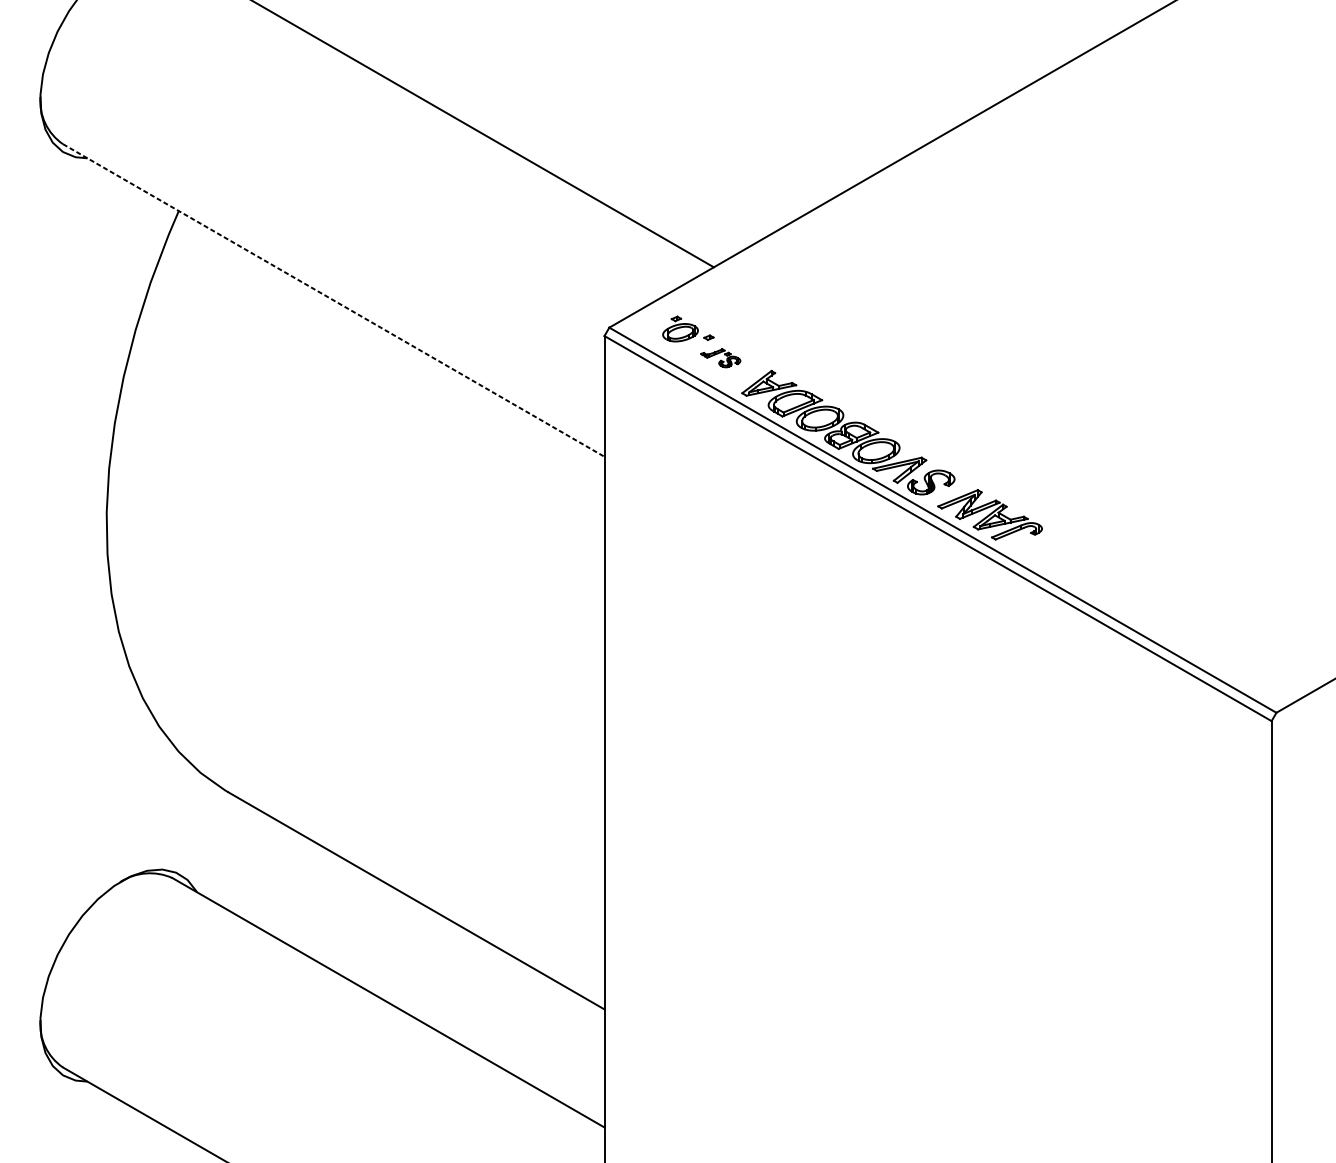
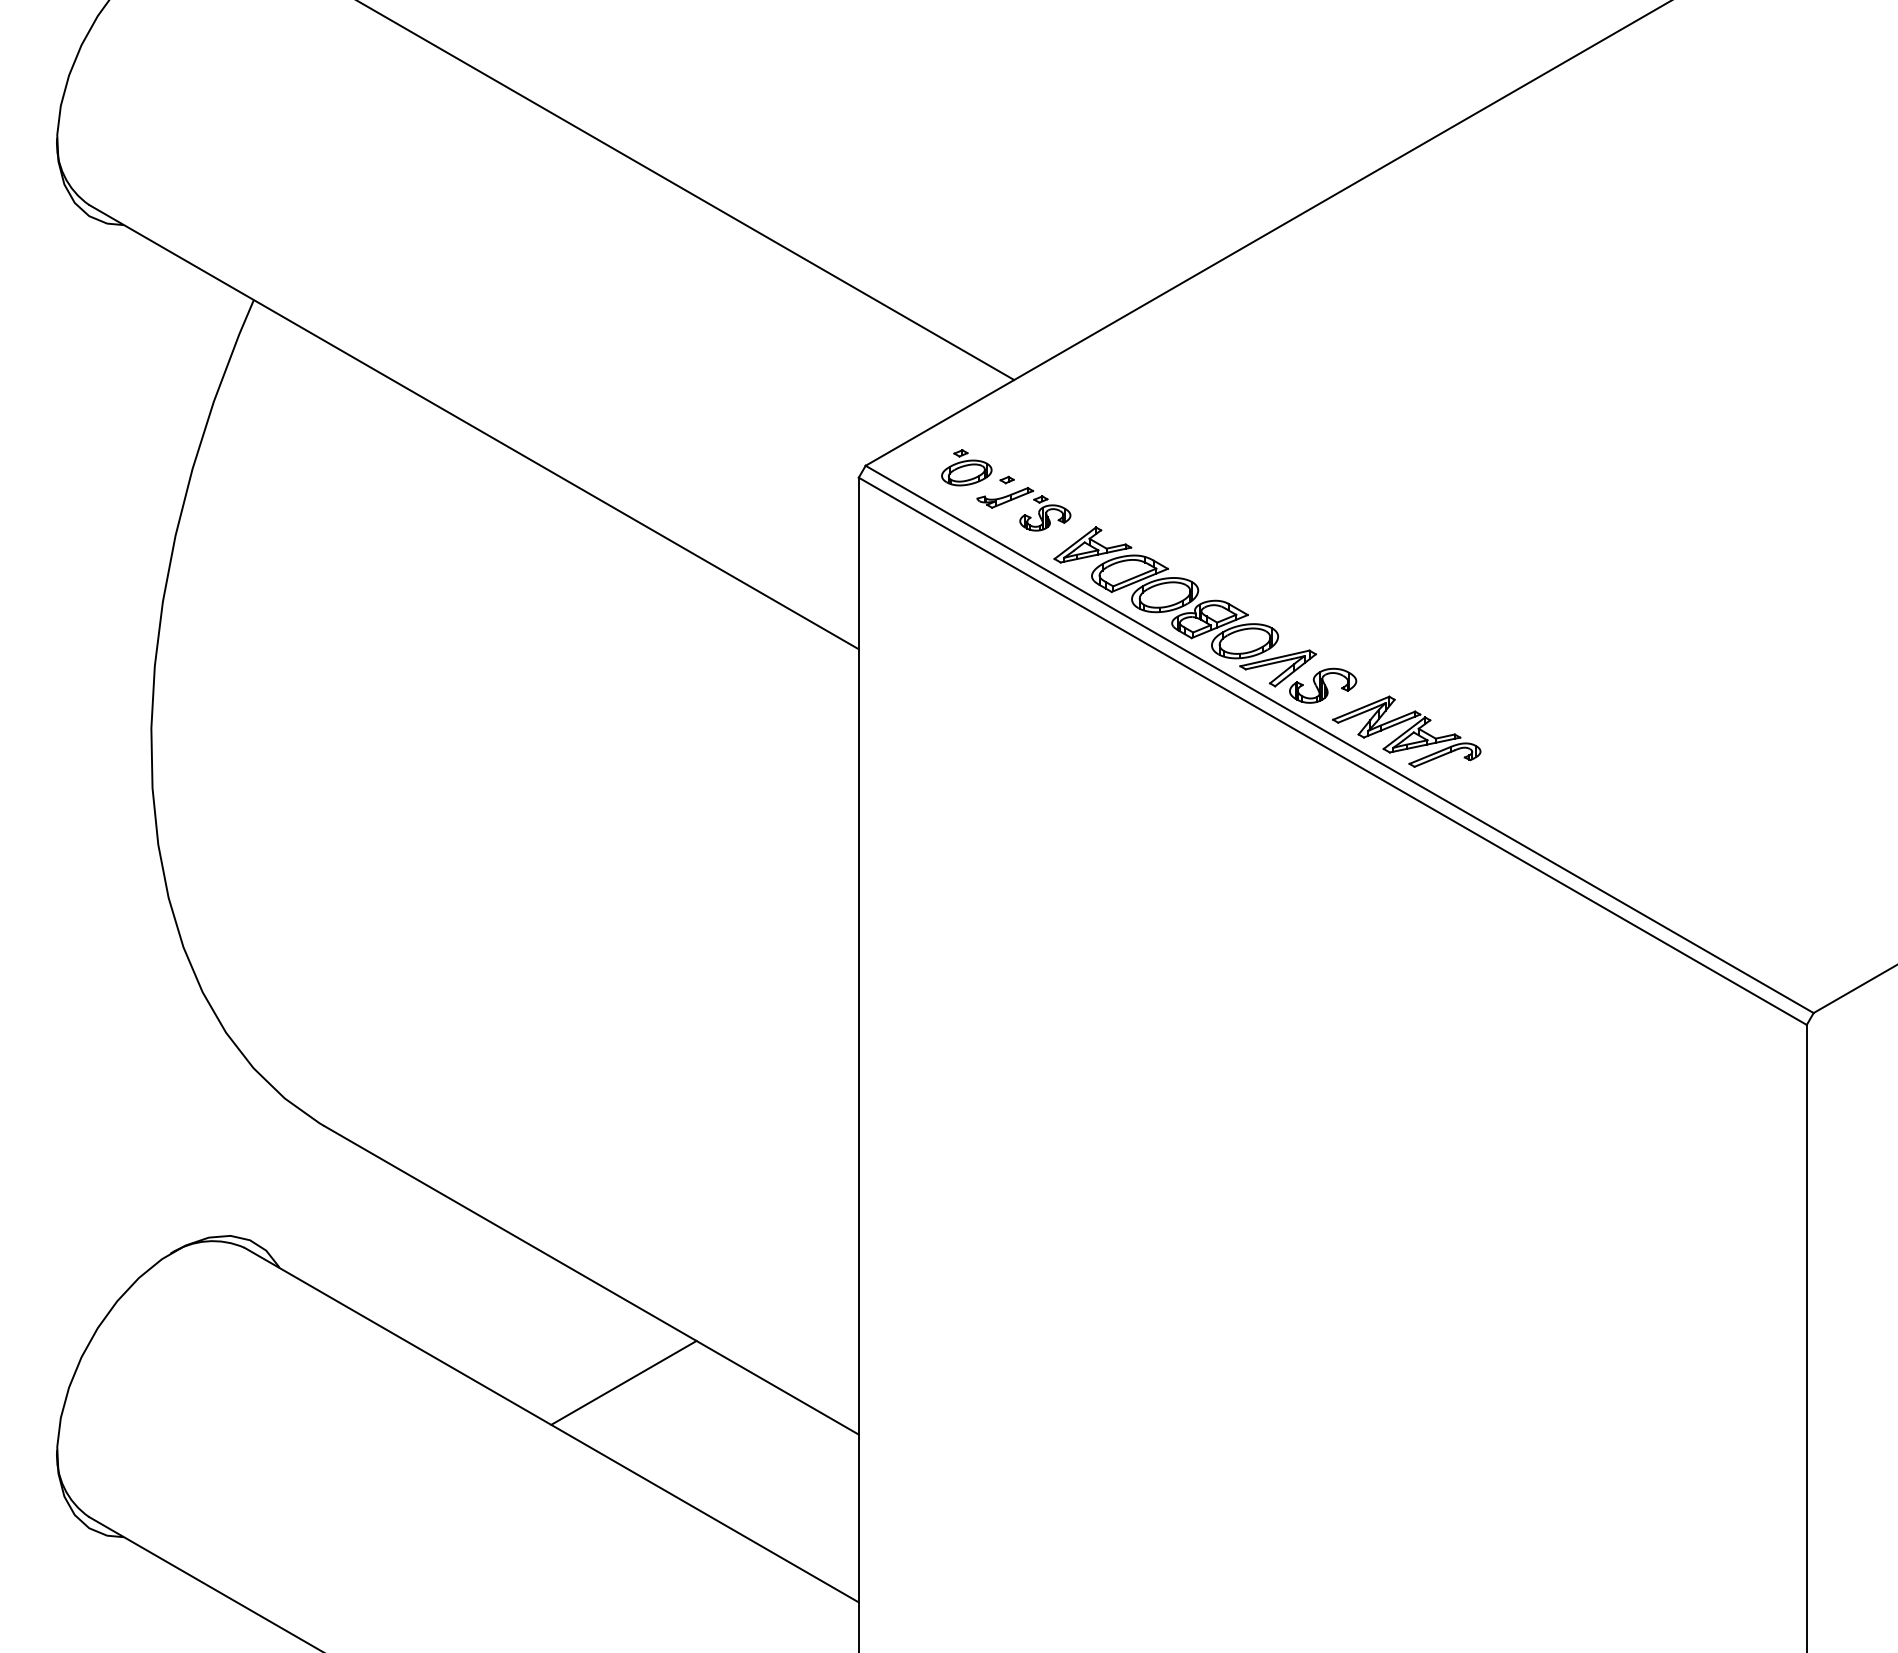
line: (334, 300) -> (474, 427), dashed -> solid
part: (720, 358) -> (1023, 509), size x1.67
line: (438, 972) -> (623, 1382), added

